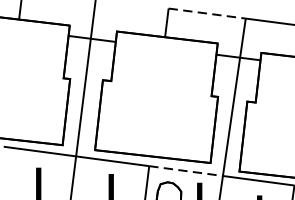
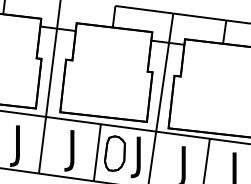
line: (207, 13) -> (144, 9), dashed -> solid
line: (186, 170) -> (128, 127), dashed -> solid

